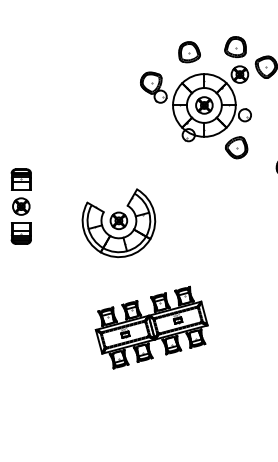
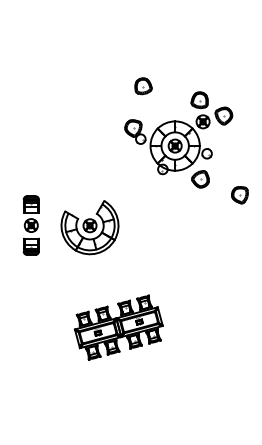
part: (189, 52) -> (143, 86), moved
part: (118, 223) -> (89, 227), moved
part: (151, 327) -> (118, 327), moved

